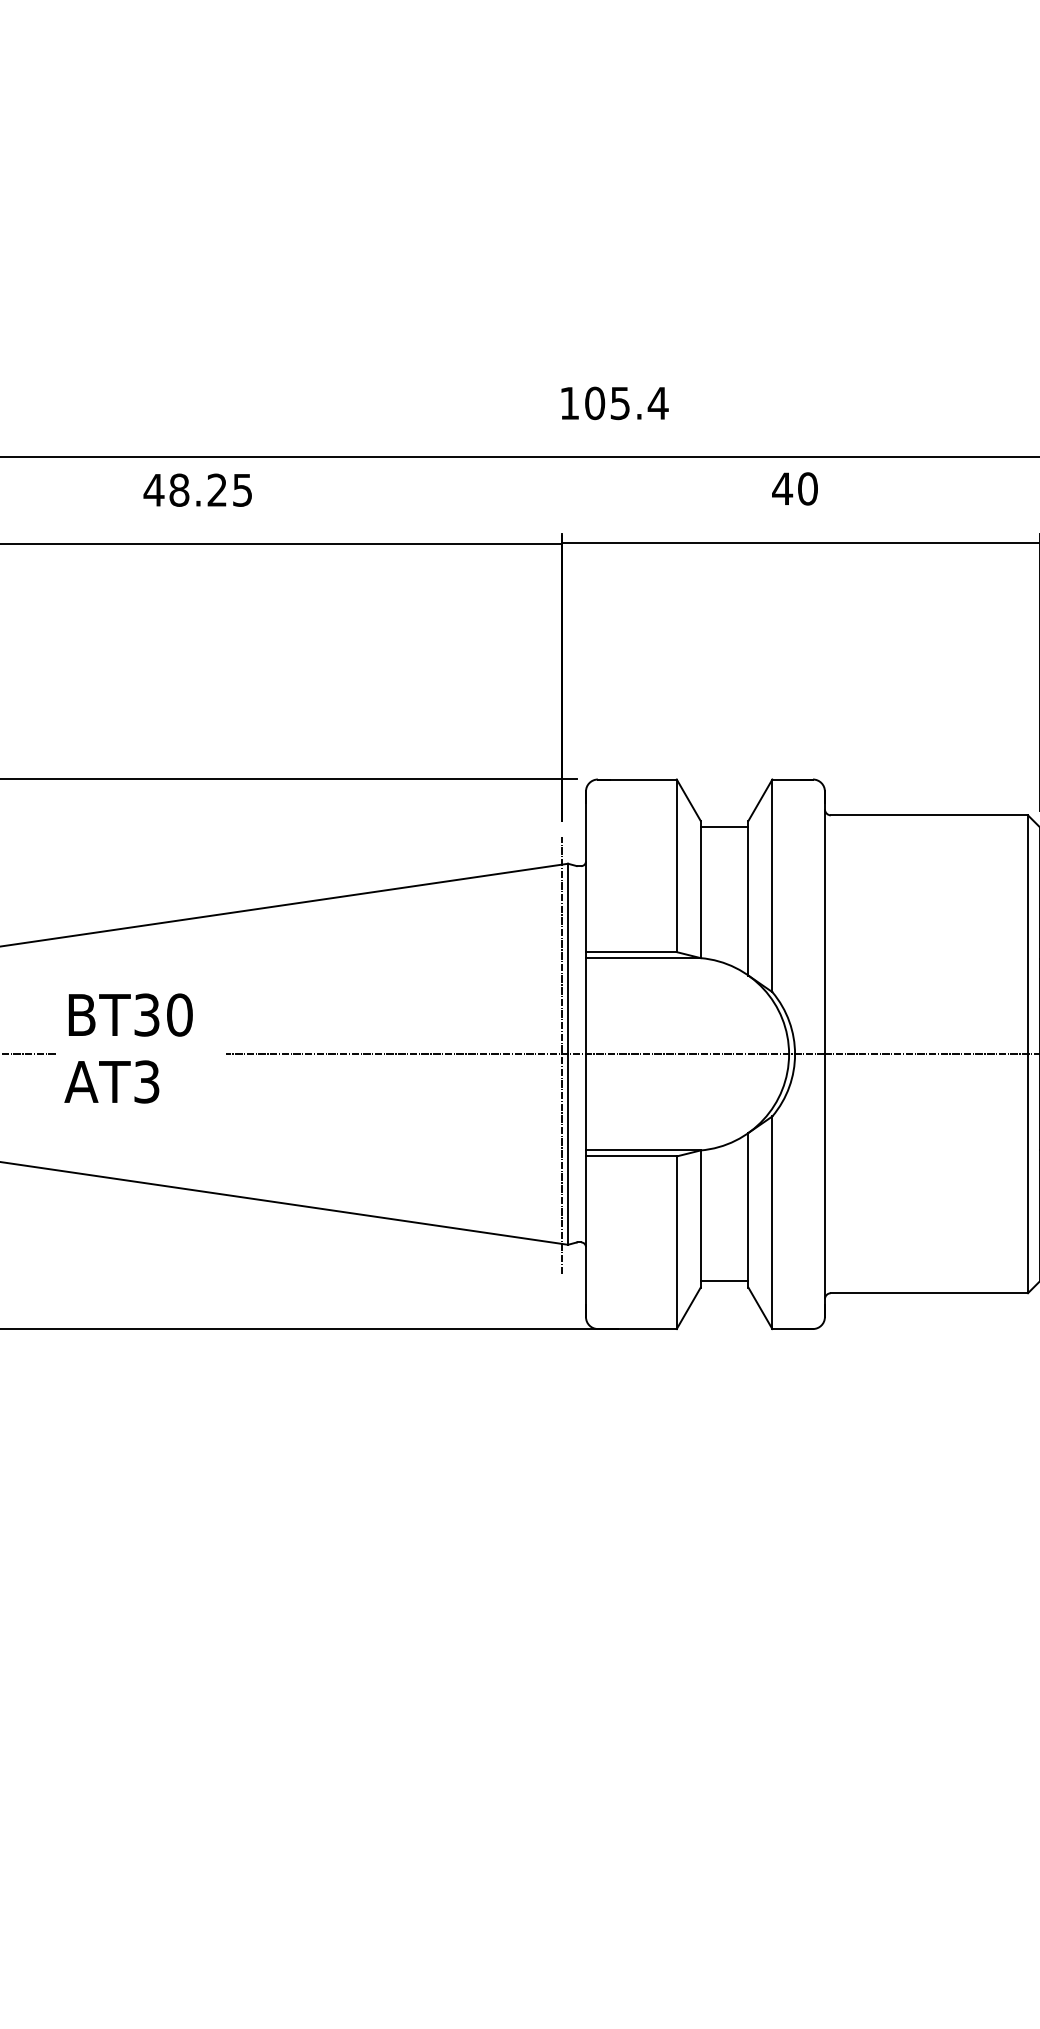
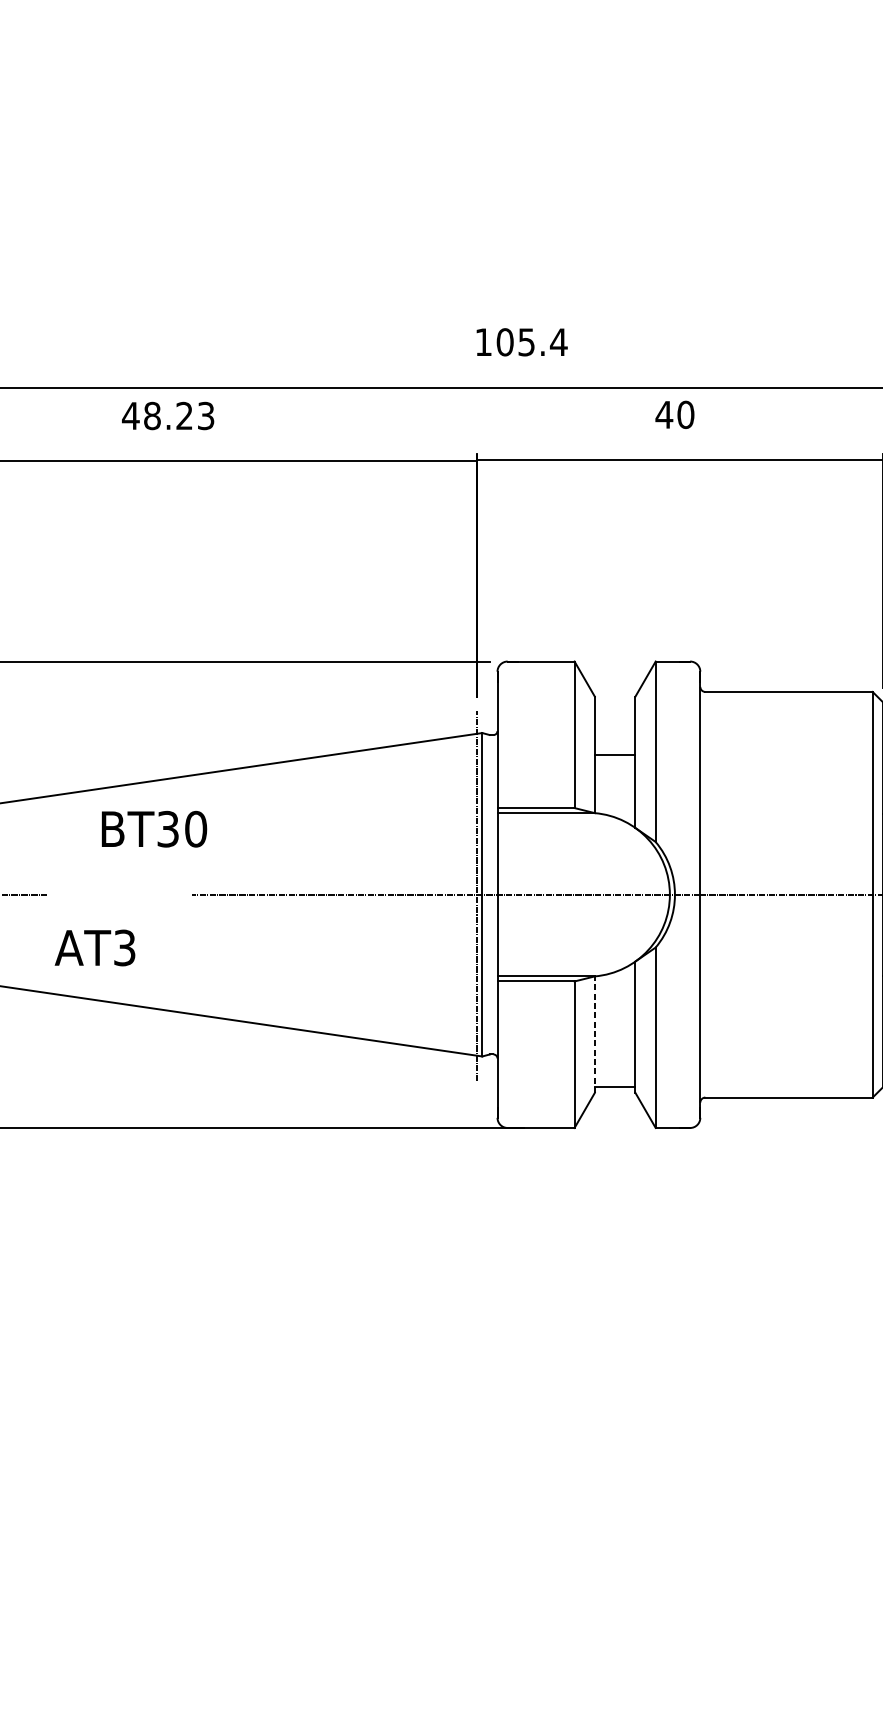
text: (242, 489) -> (205, 415), 48.25 -> 48.23
line: (724, 827) -> (615, 754), moved
text: (130, 1014) -> (154, 828), moved
text: (111, 1081) -> (94, 947), moved
line: (700, 1219) -> (594, 1035), solid -> dashed

